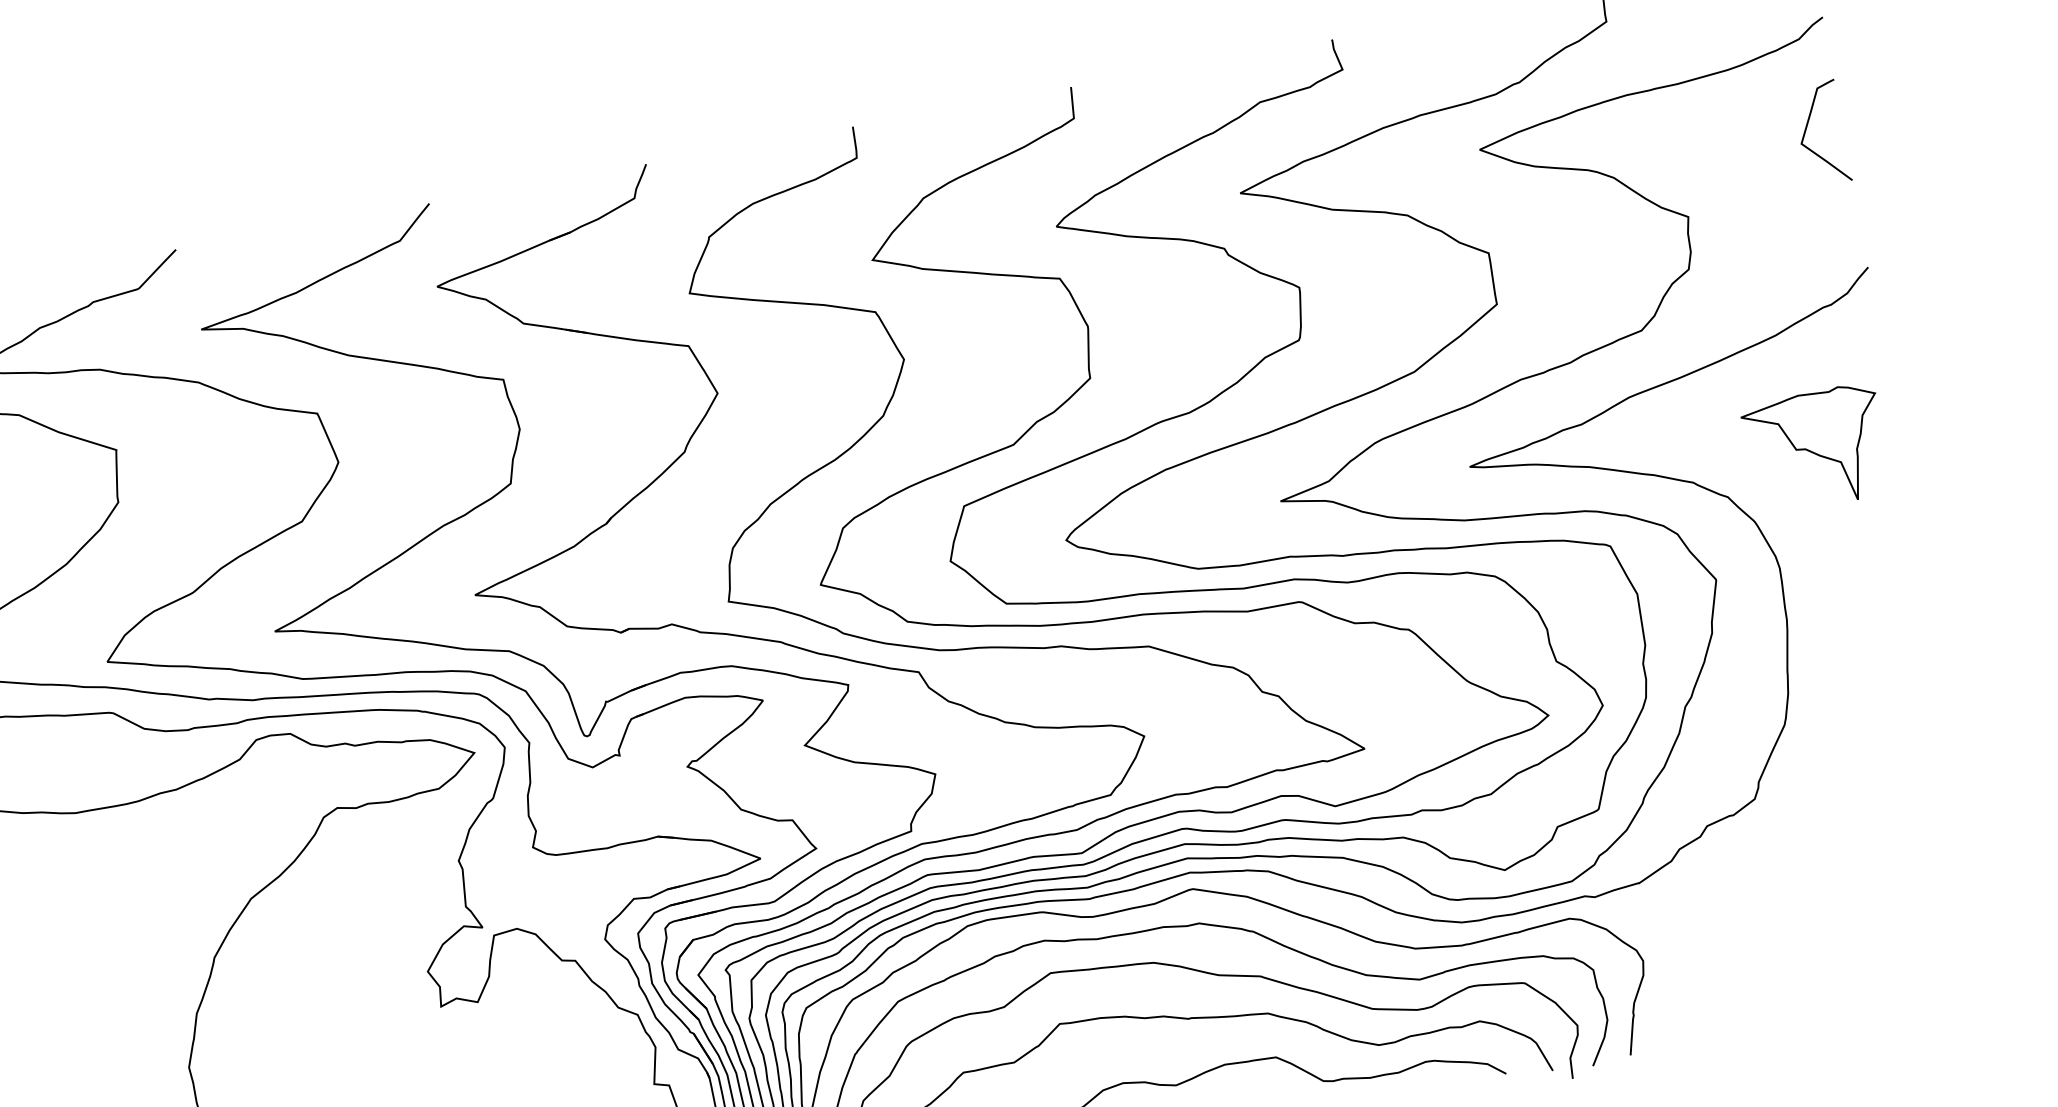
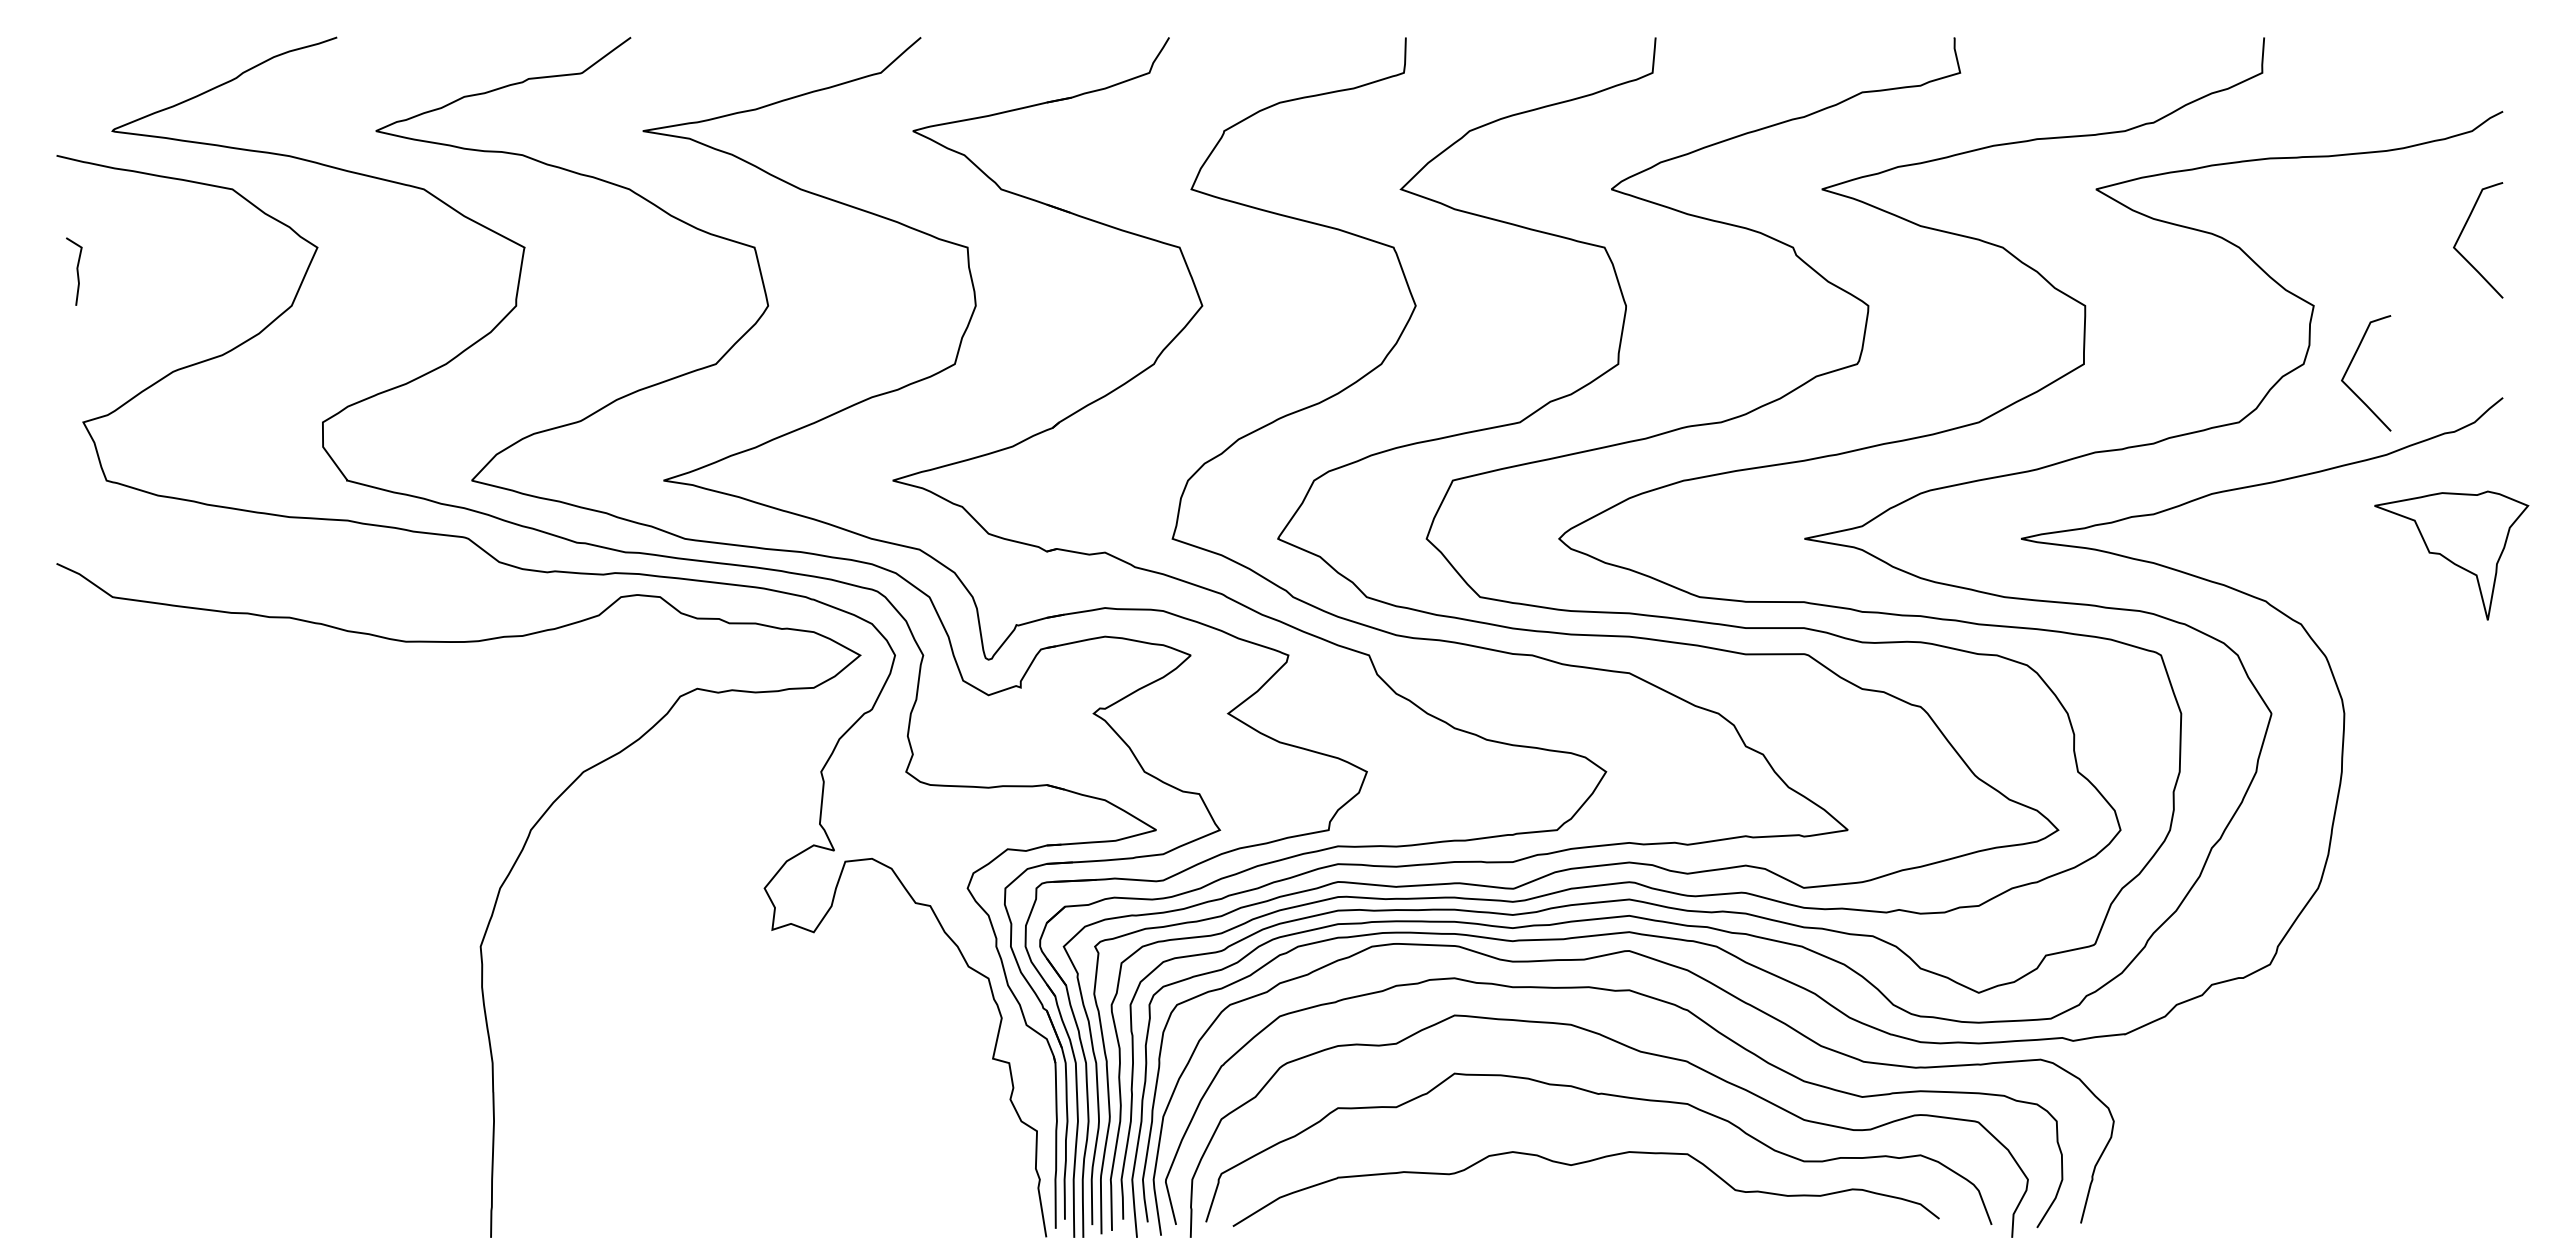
curve: (1729, 263) -> (2350, 365), added
part: (1815, 448) -> (2451, 555), moved

